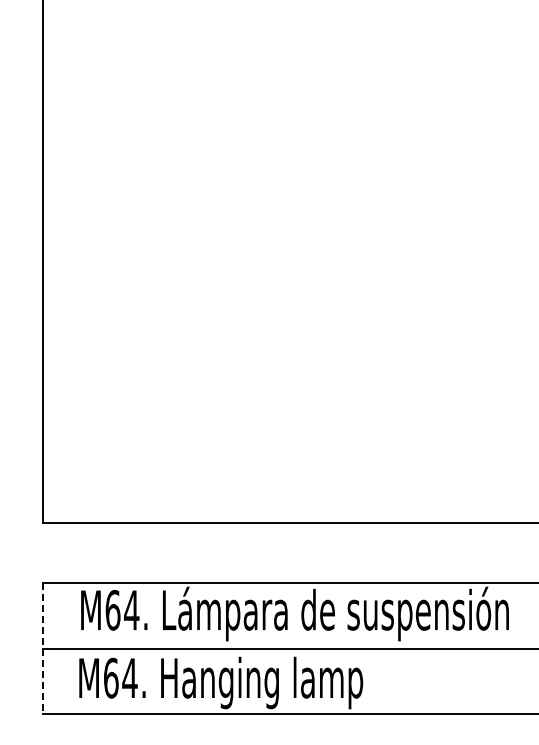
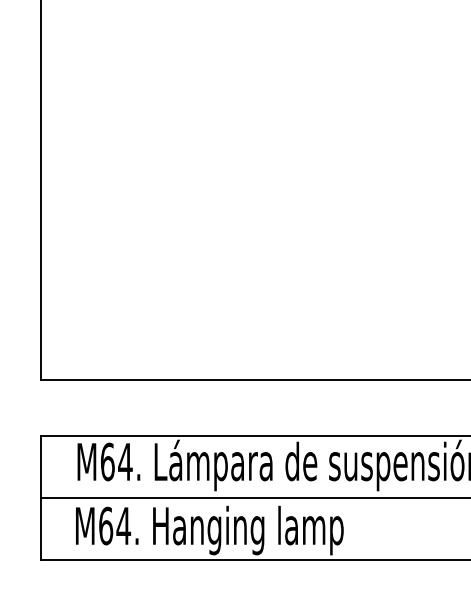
line: (42, 648) -> (41, 498), dashed -> solid

